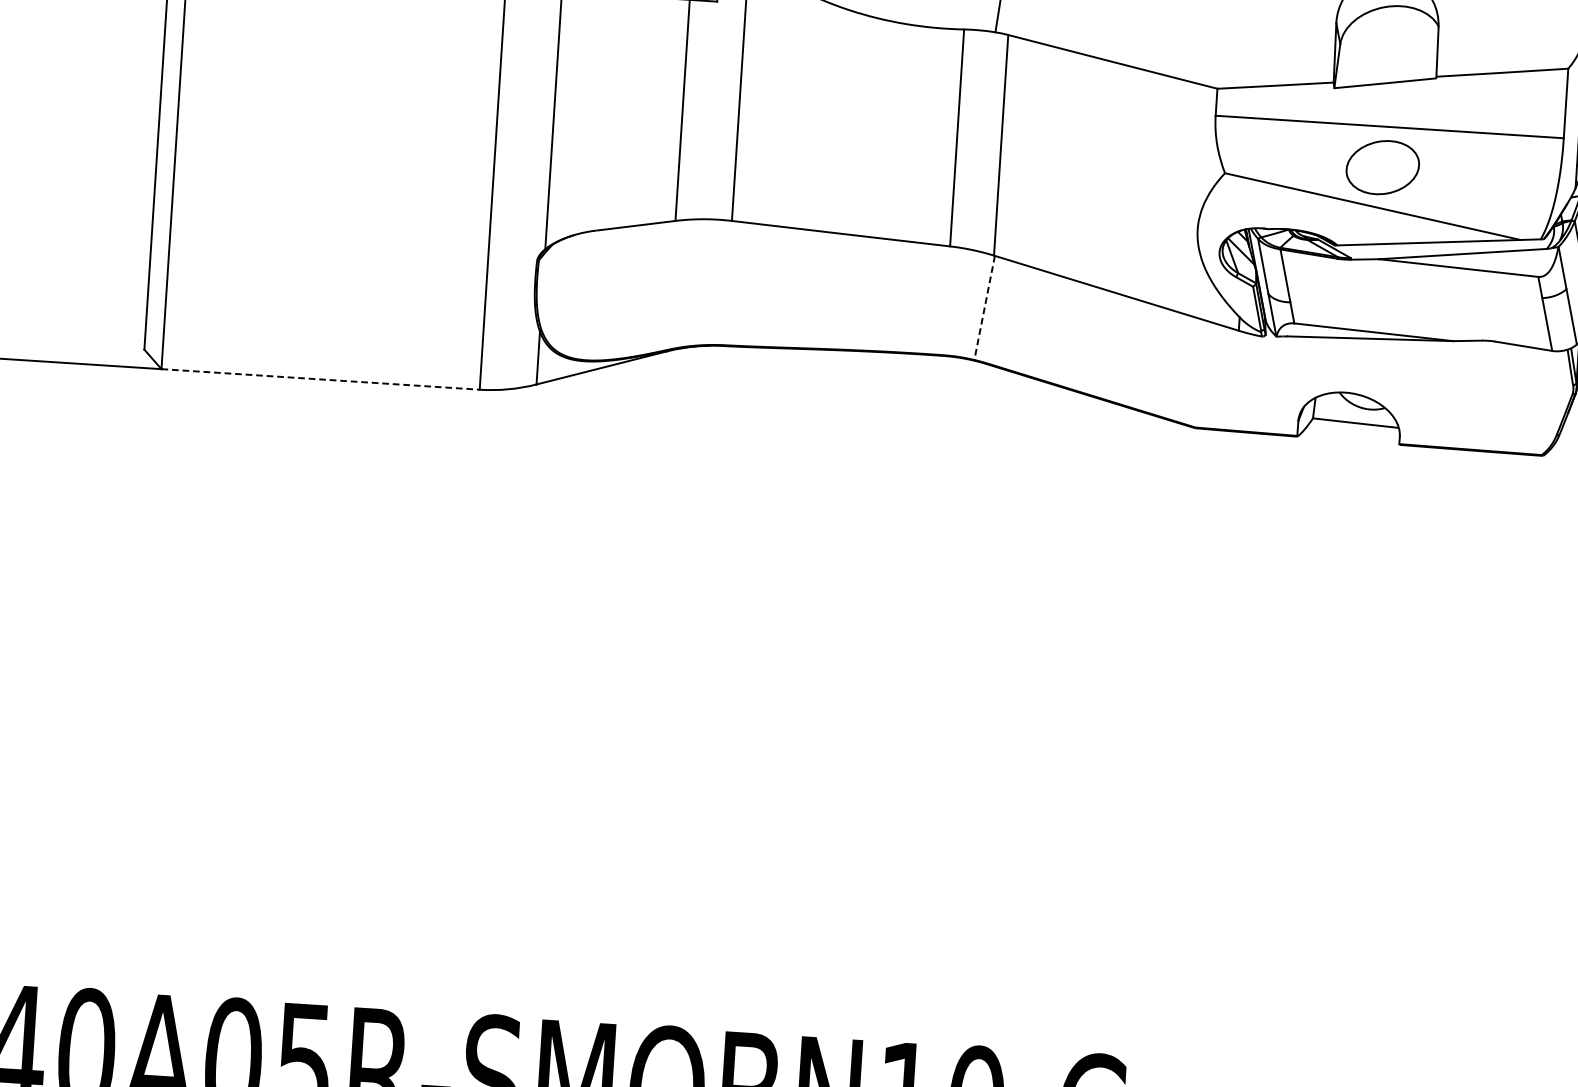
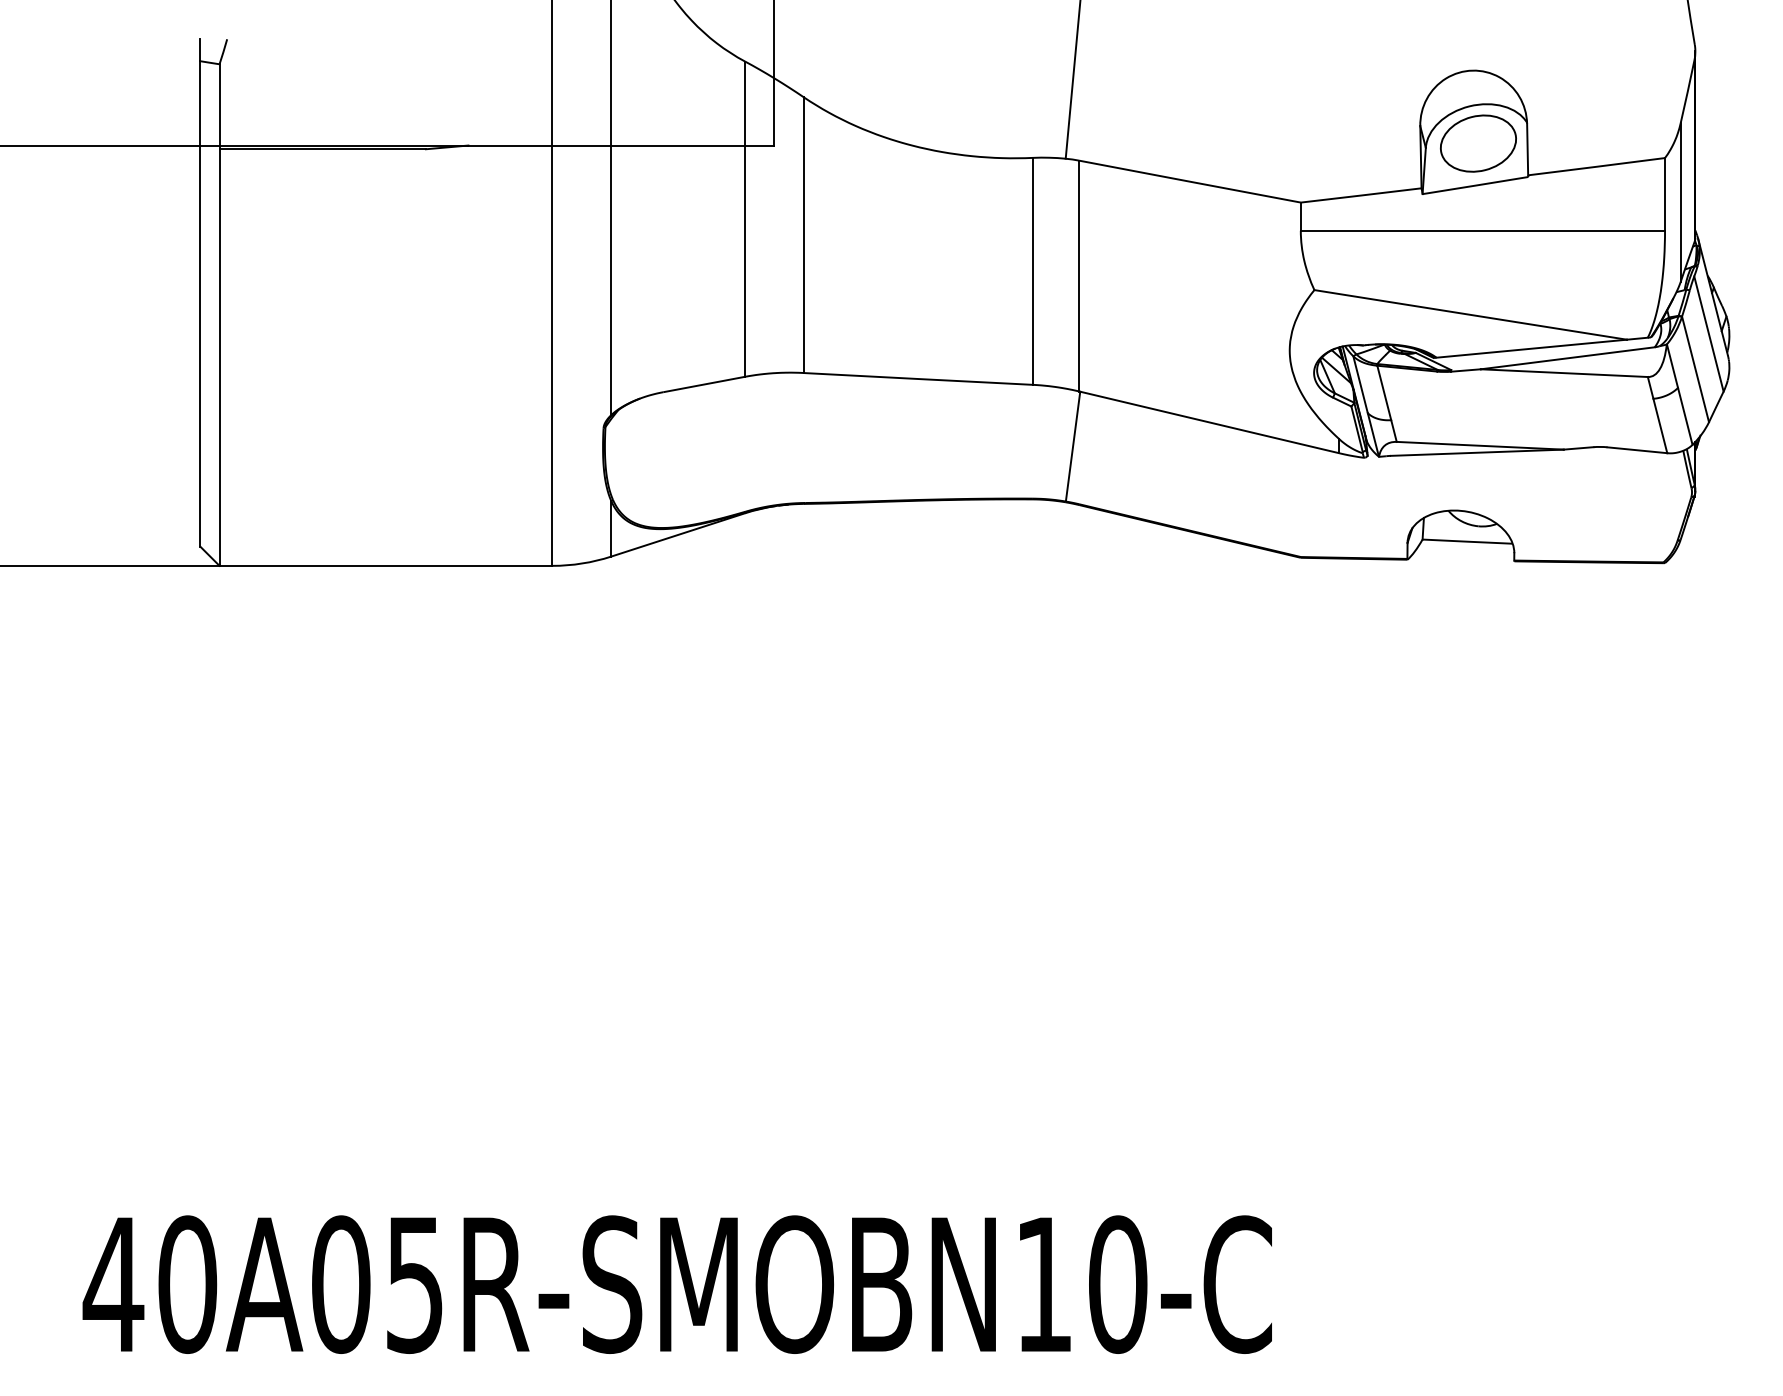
part: (1382, 167) -> (1478, 143), moved
line: (985, 308) -> (1073, 447), dashed -> solid
line: (321, 379) -> (386, 565), dashed -> solid

